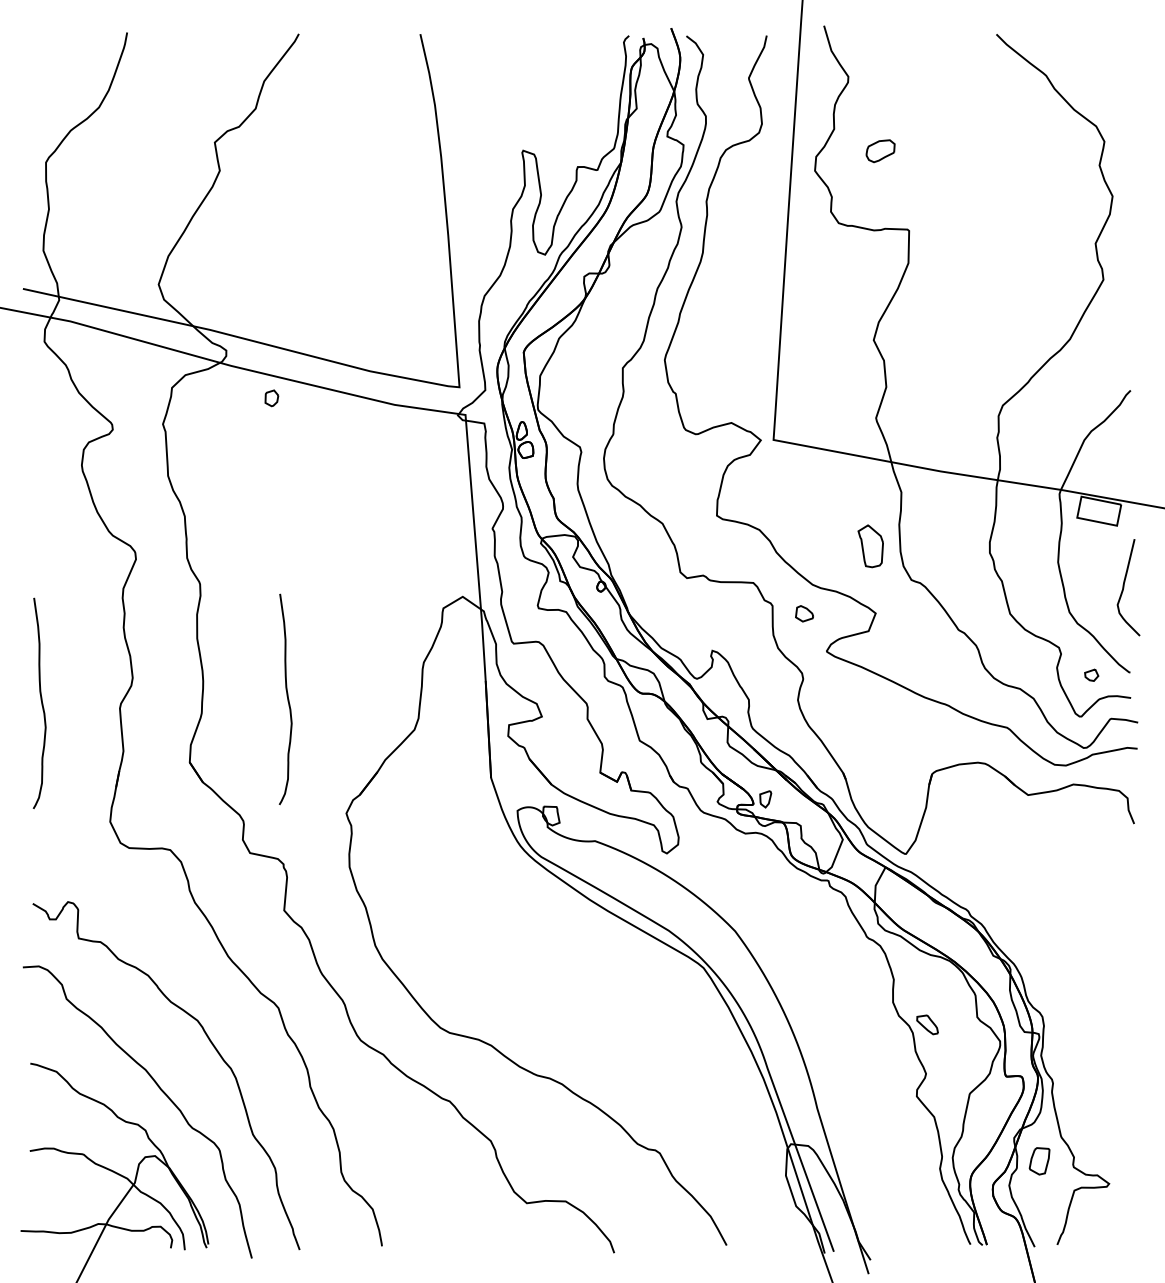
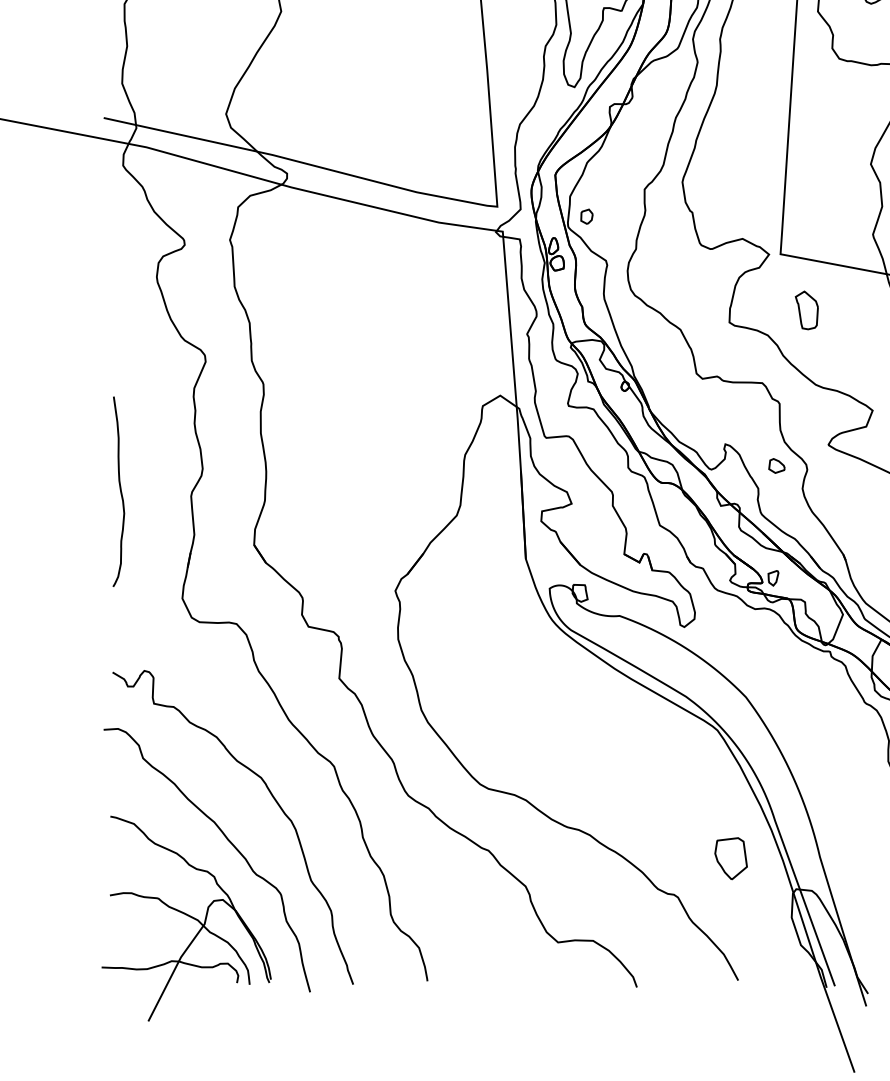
part: (271, 398) -> (586, 216), moved
part: (870, 546) -> (806, 310), moved
part: (804, 613) -> (776, 465), moved
curve: (287, 699) -> (342, 488), removed
part: (718, 1109) -> (730, 857), added

